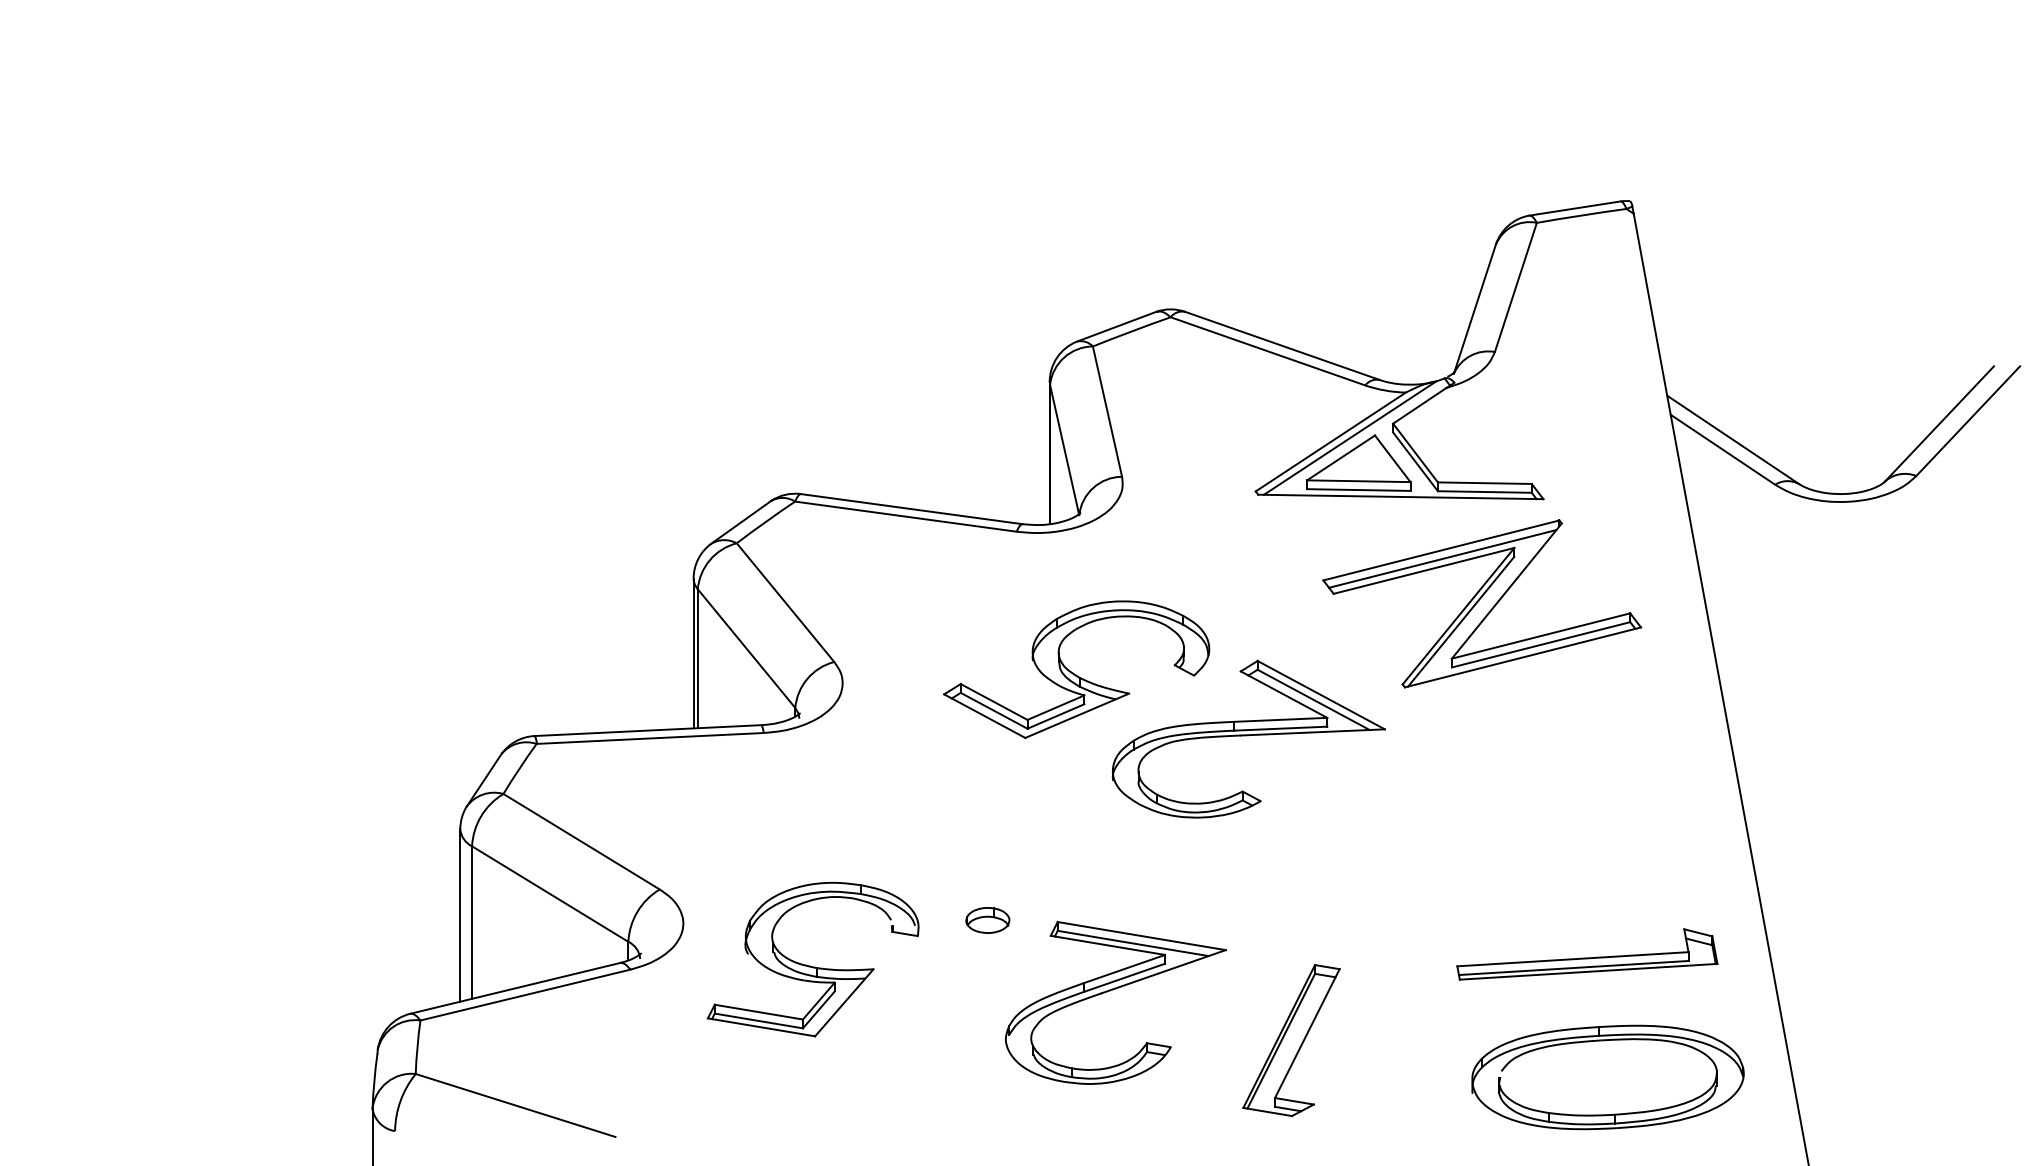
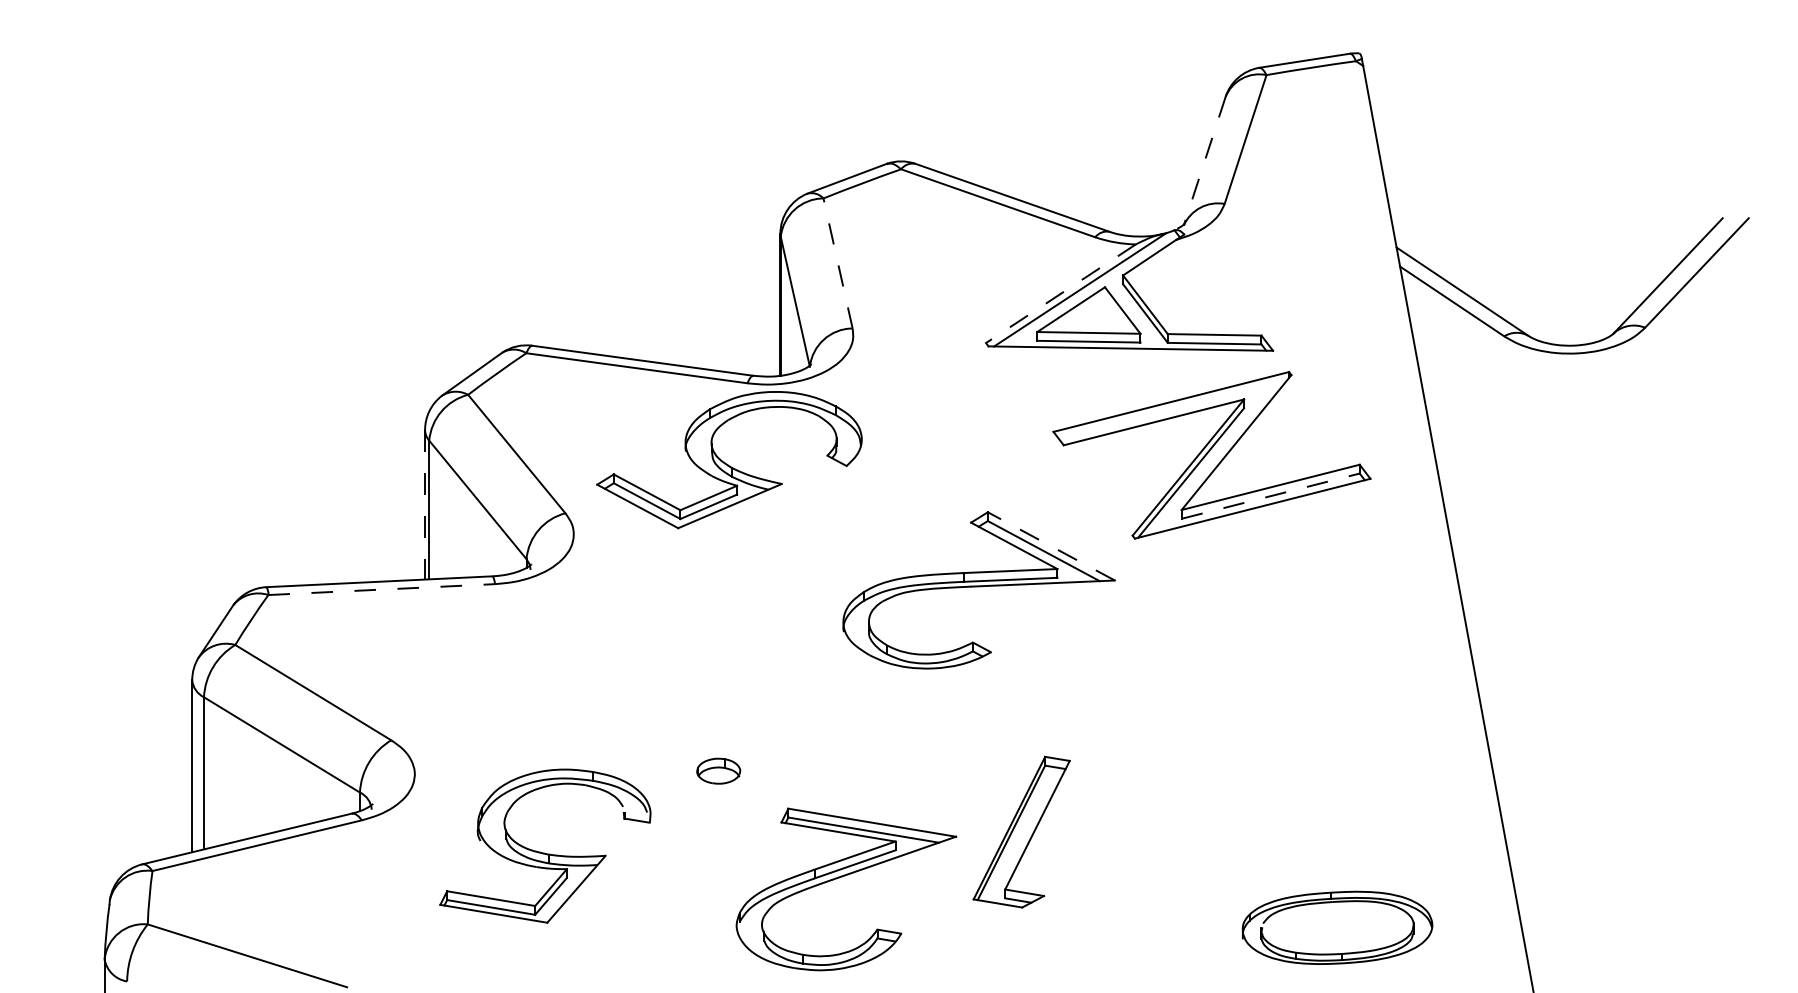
line: (1474, 309) -> (1204, 161), solid -> dashed
line: (1107, 411) -> (838, 263), solid -> dashed
line: (1330, 442) -> (1060, 294), solid -> dashed
line: (1442, 558) -> (1172, 410), removed
line: (1541, 644) -> (1271, 495), solid -> dashed
line: (693, 653) -> (424, 504), solid -> dashed
part: (1076, 669) -> (729, 459), moved
line: (1320, 694) -> (1050, 545), solid -> dashed
line: (650, 738) -> (382, 589), solid -> dashed
part: (1587, 954) -> (1317, 805), removed
part: (810, 965) -> (542, 852), moved
part: (1110, 991) -> (841, 878), moved
part: (1291, 1040) -> (1021, 832), moved
part: (1607, 1077) -> (1337, 927), size x0.7

